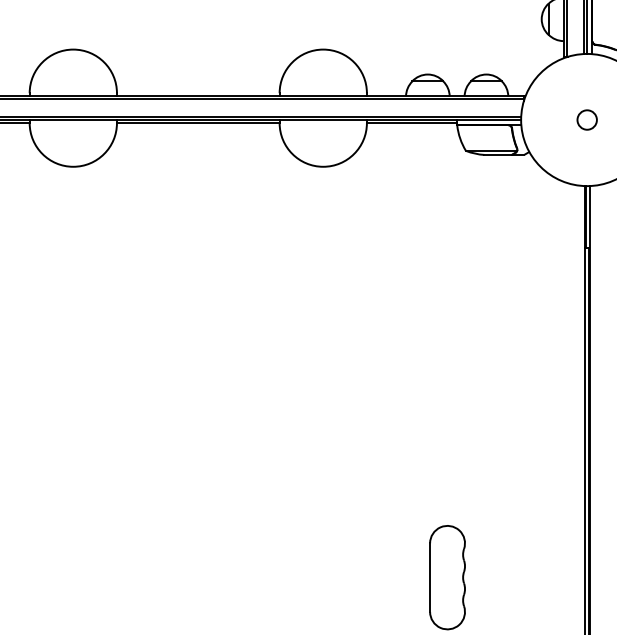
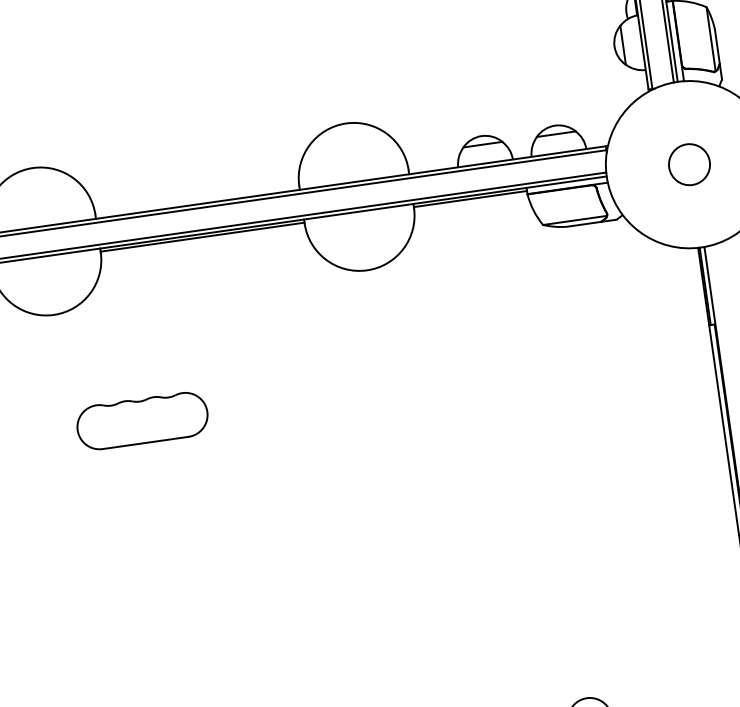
circle: (587, 119) -> (689, 163), size x1.67
part: (130, 259) -> (142, 420), added

